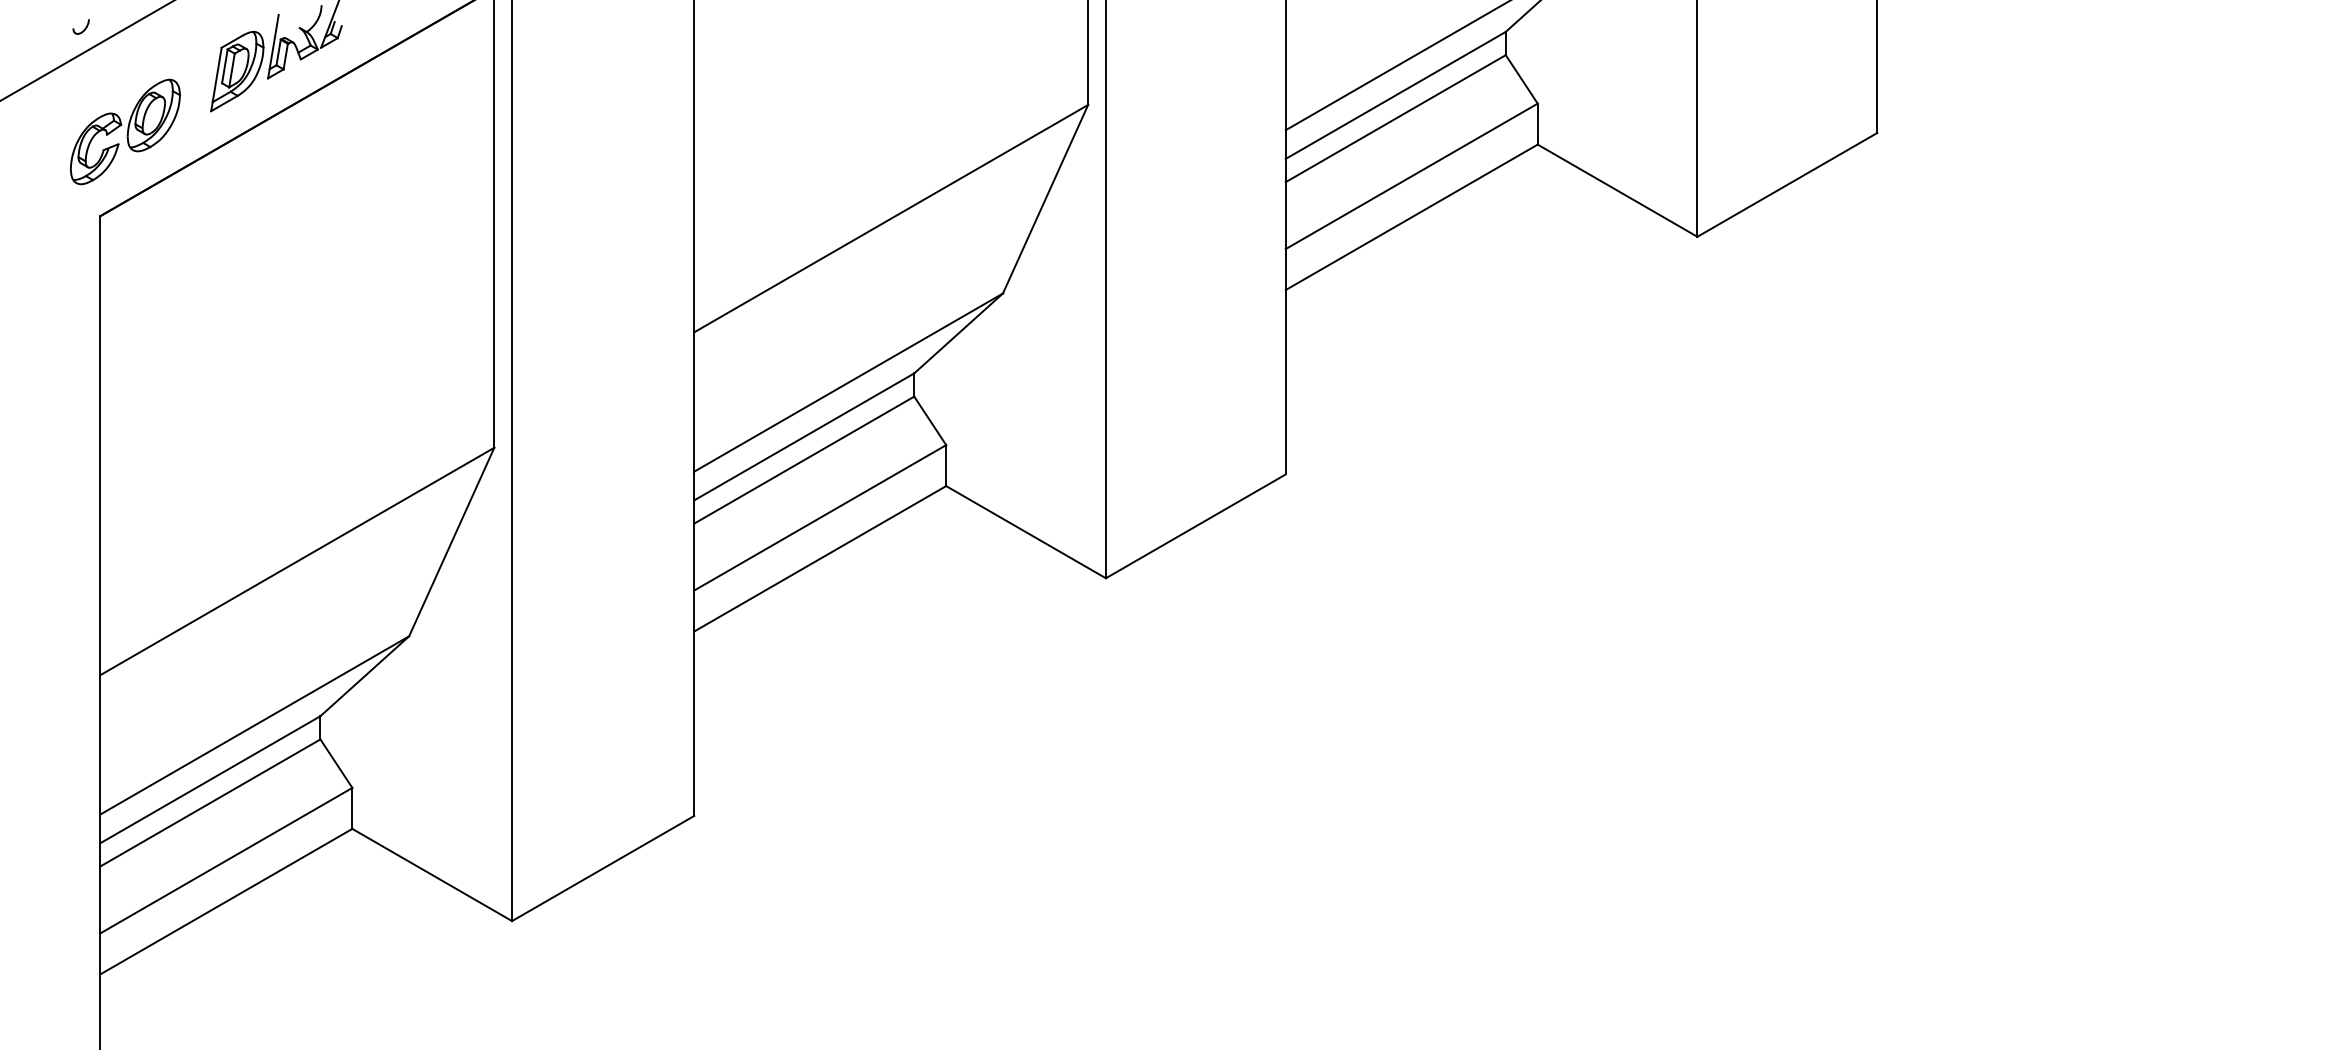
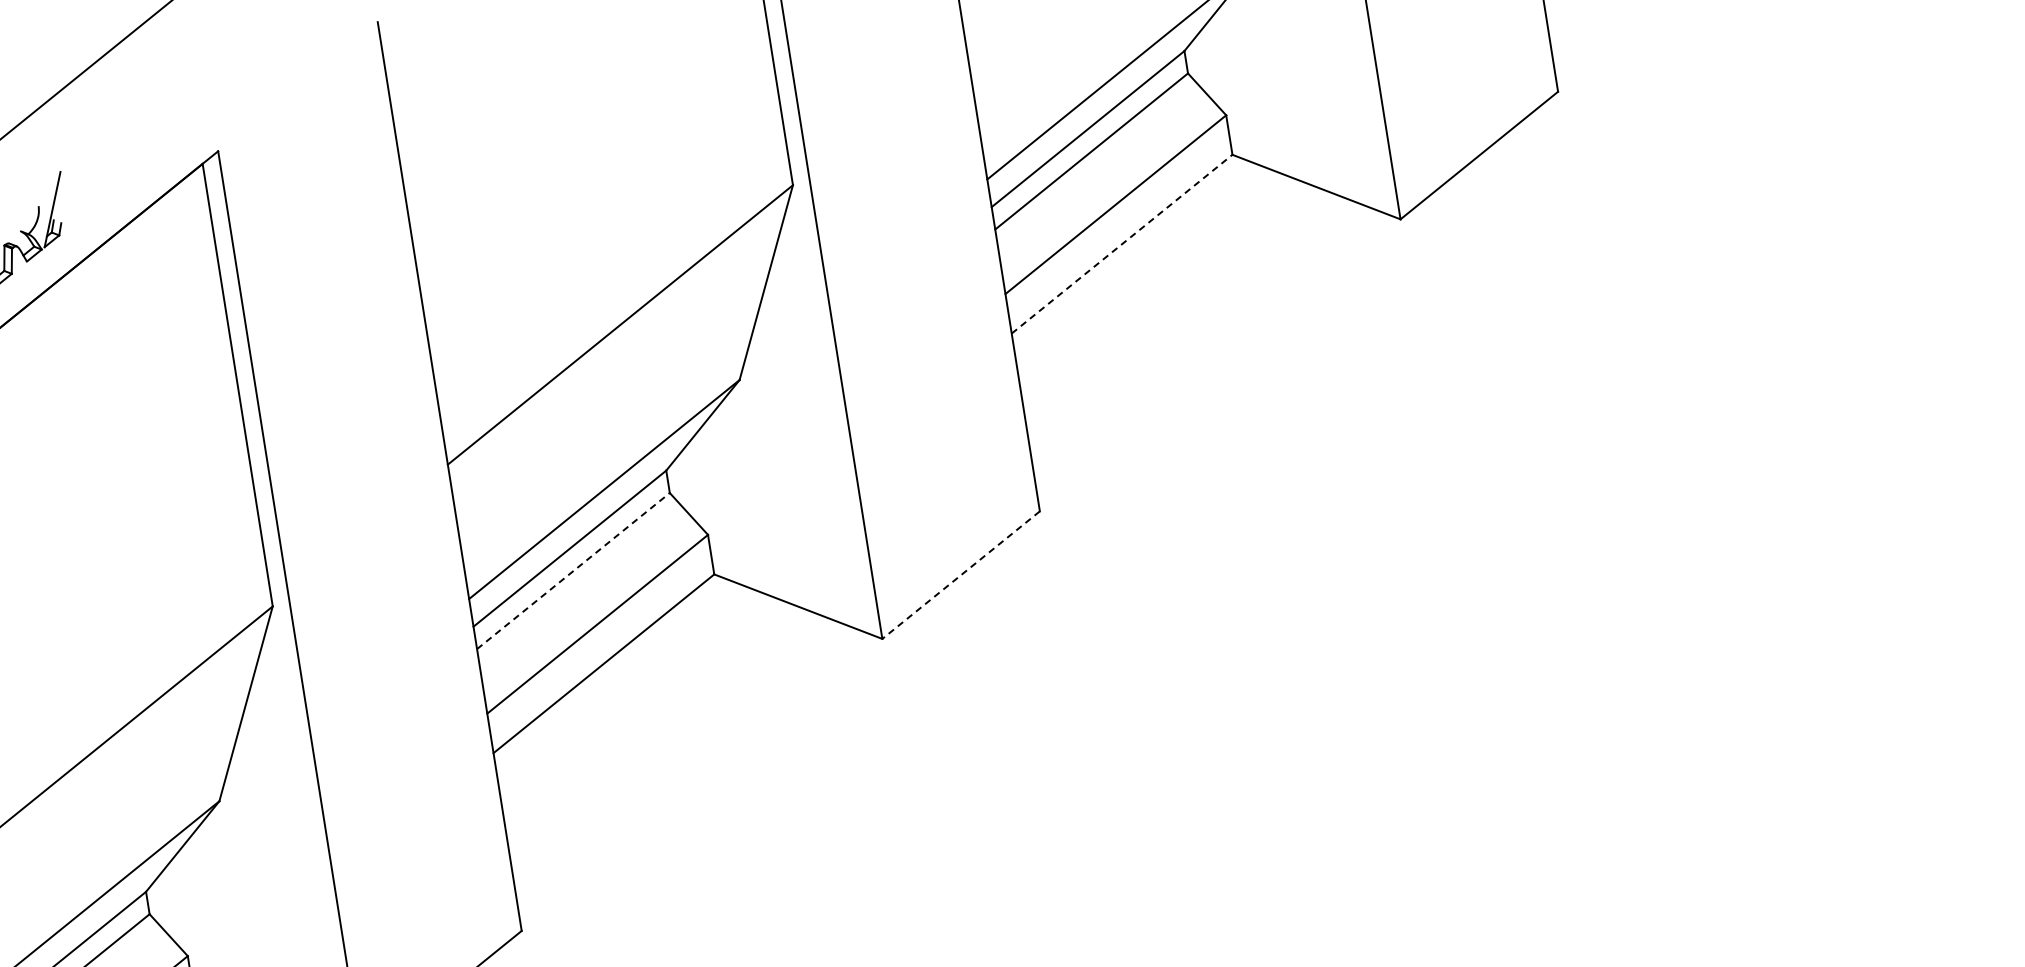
line: (1412, 217) -> (1122, 244), solid -> dashed
line: (804, 459) -> (573, 570), solid -> dashed
line: (1195, 526) -> (960, 575), solid -> dashed

